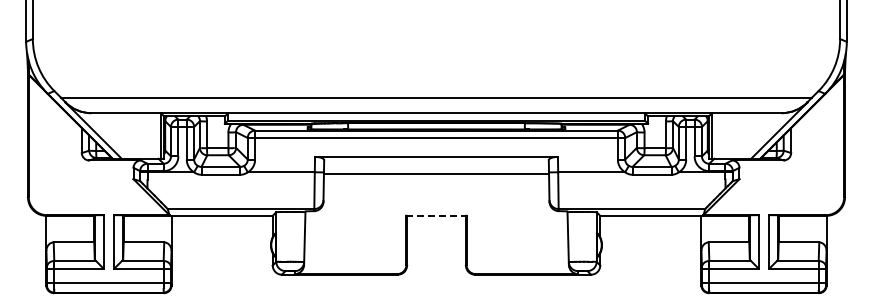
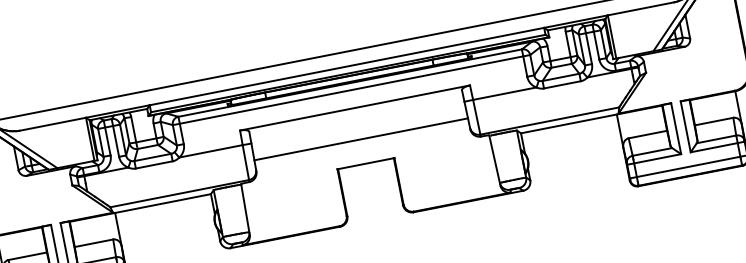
line: (436, 174) -> (361, 139), moved
line: (436, 215) -> (365, 163), dashed -> solid

